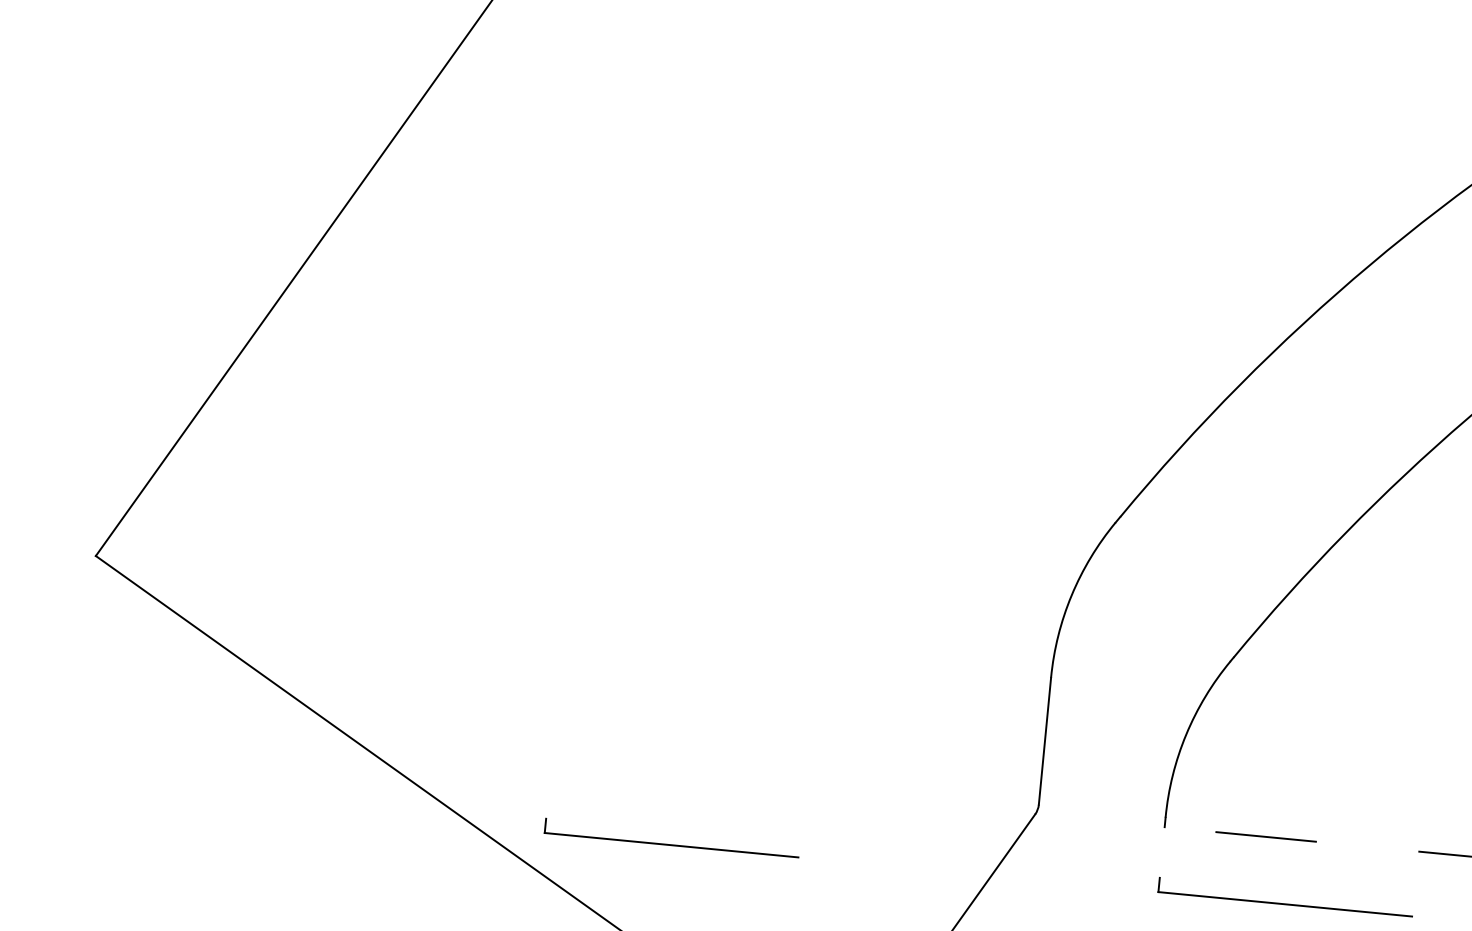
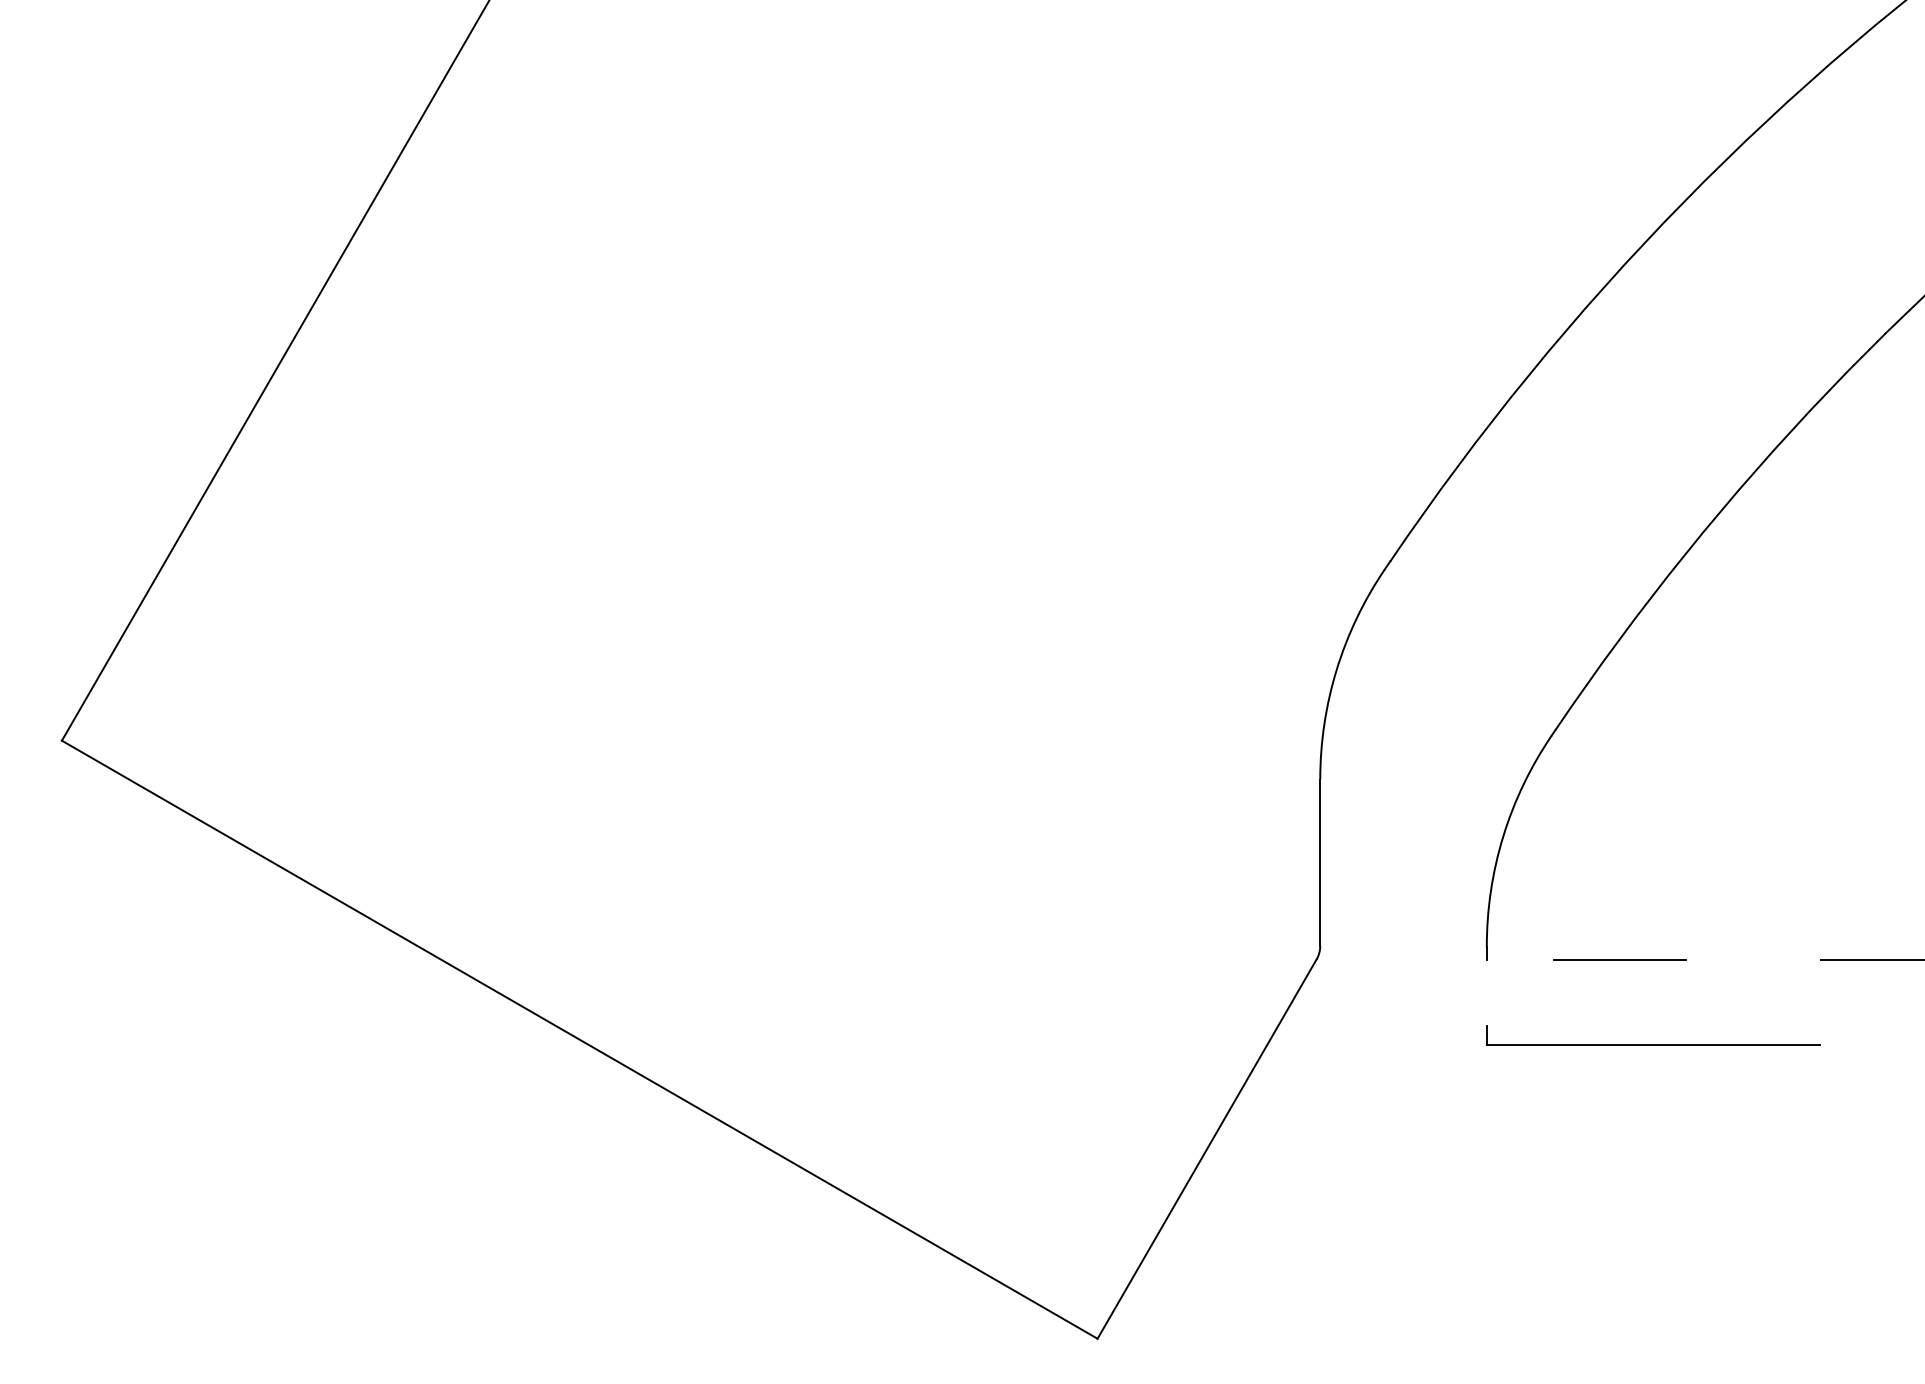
part: (671, 844) -> (847, 1044), removed

